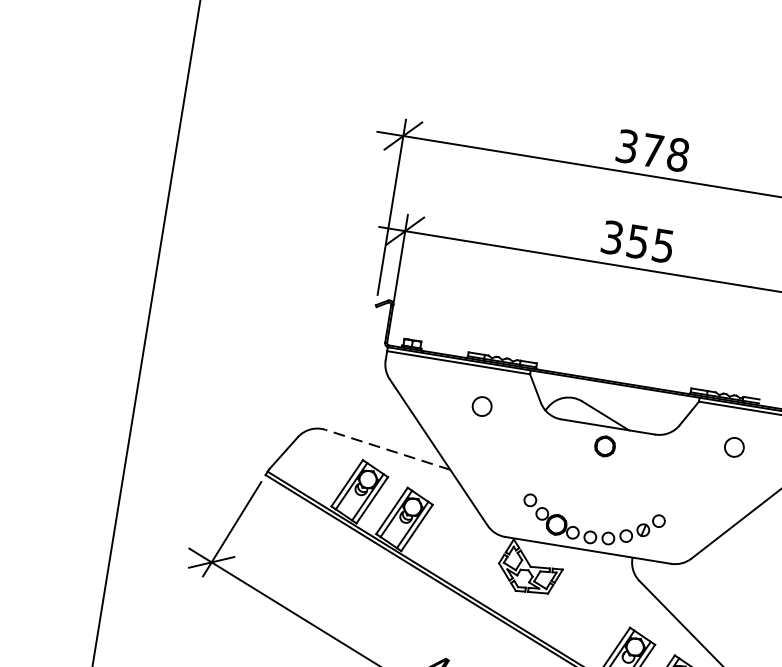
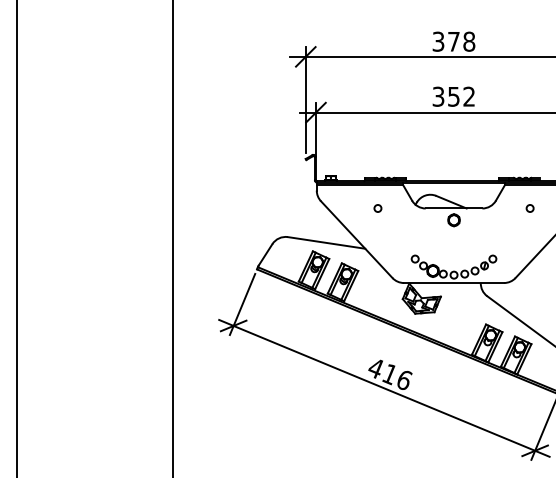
text: (662, 245) -> (468, 96), 355 -> 352
circle: (481, 406) -> (377, 208), size x0.62
circle: (733, 447) -> (529, 208), size x0.62
line: (387, 449) -> (326, 242), dashed -> solid

